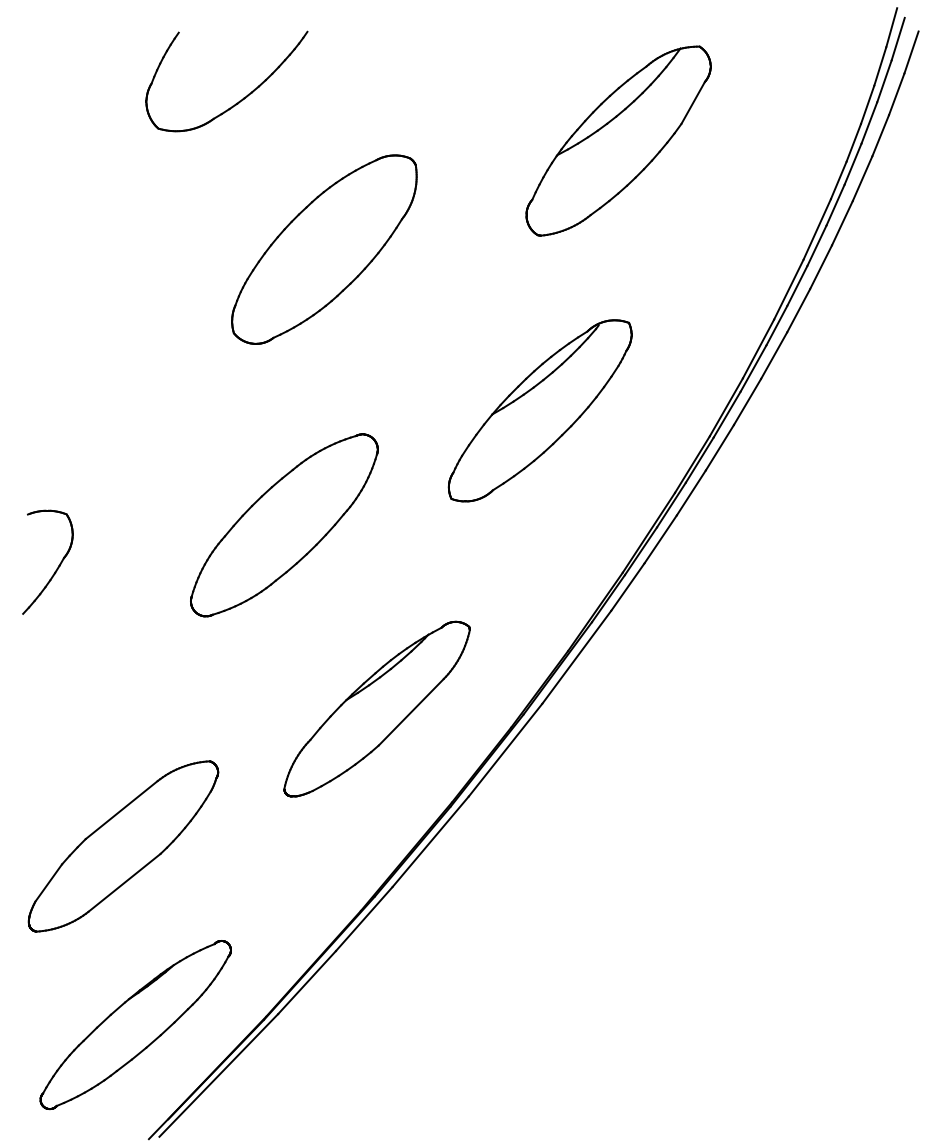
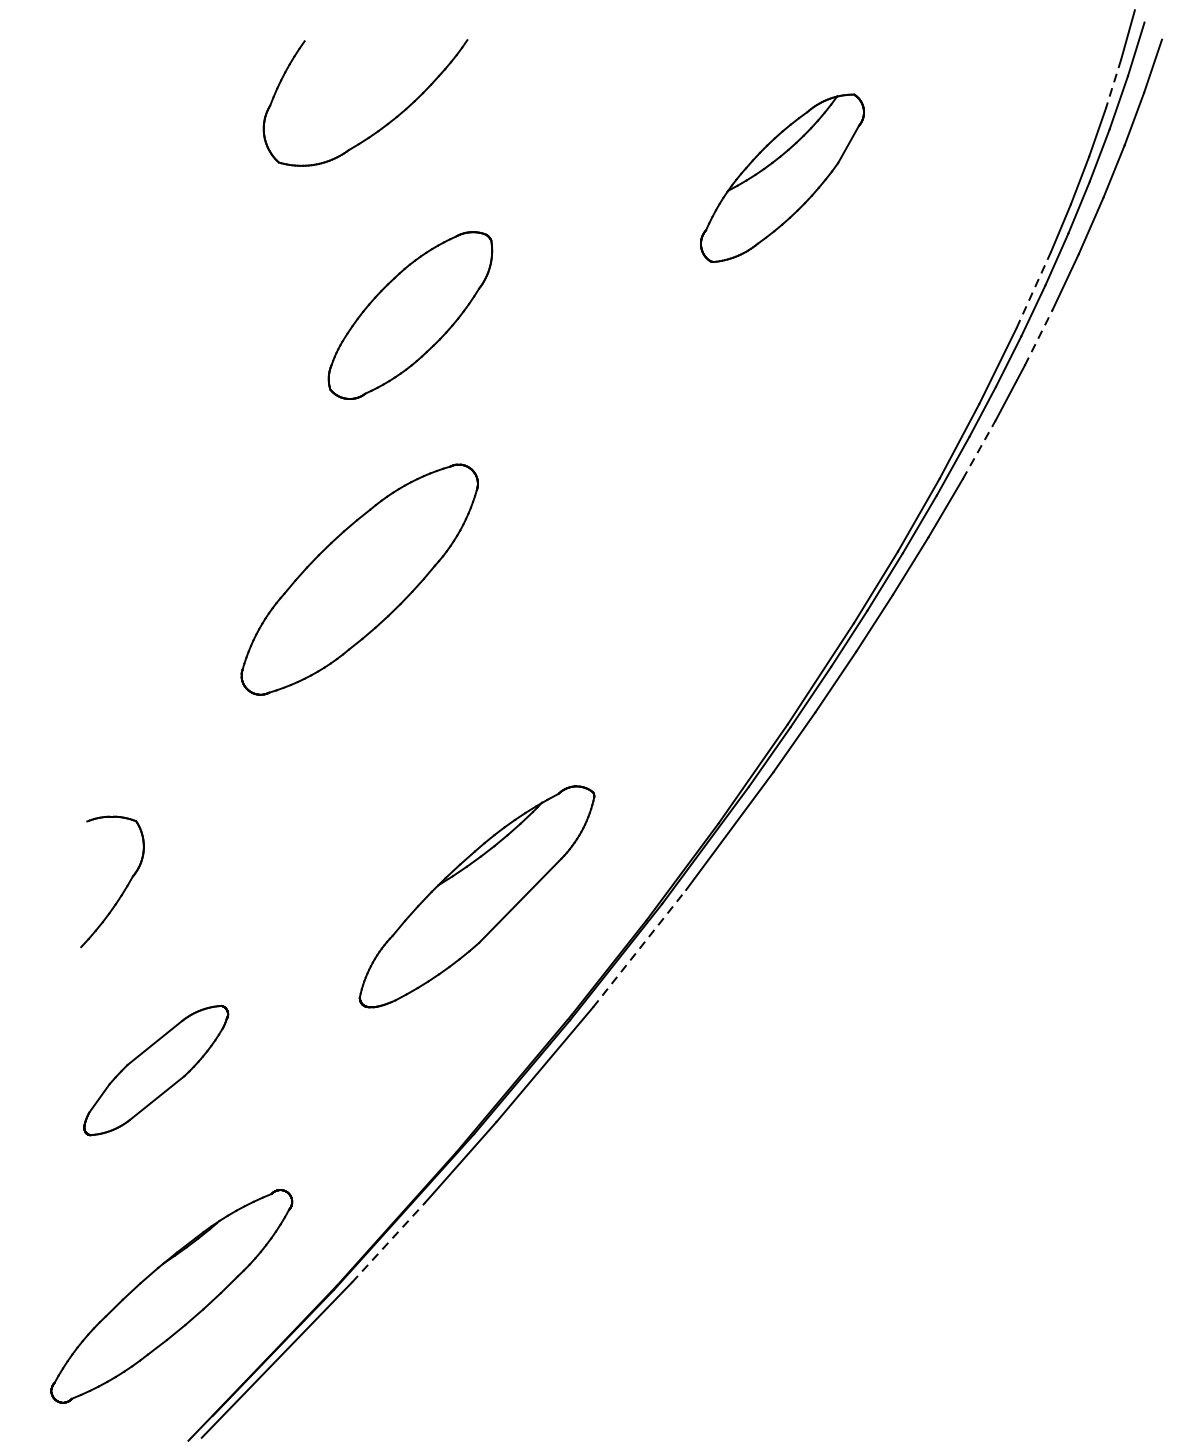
line: (880, 66) -> (1113, 83), solid -> dashed
part: (239, 100) -> (381, 126), moved
part: (618, 140) -> (782, 177), size x0.7
line: (817, 229) -> (1034, 290), solid -> dashed
part: (324, 249) -> (410, 315), size x0.7
line: (821, 266) -> (1039, 336), solid -> dashed
line: (774, 355) -> (979, 449), solid -> dashed
part: (539, 410) -> (682, 519), removed
part: (284, 525) -> (359, 579), moved
part: (56, 568) -> (123, 889), moved
line: (505, 749) -> (639, 947), solid -> dashed
part: (123, 846) -> (156, 1070), size x0.6
line: (307, 982) -> (389, 1242), solid -> dashed

